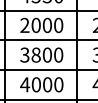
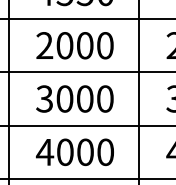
text: (35, 55) -> (63, 99), 3800 -> 3000

